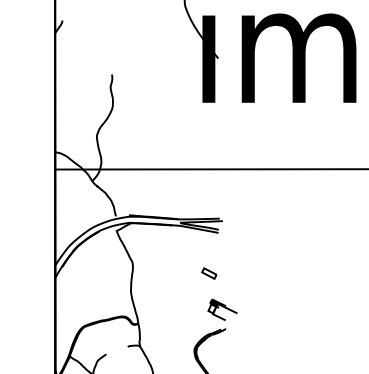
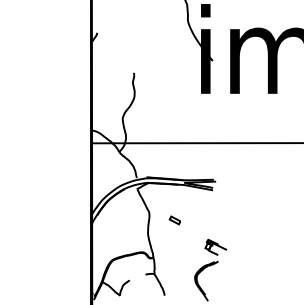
part: (208, 273) -> (174, 220), moved

